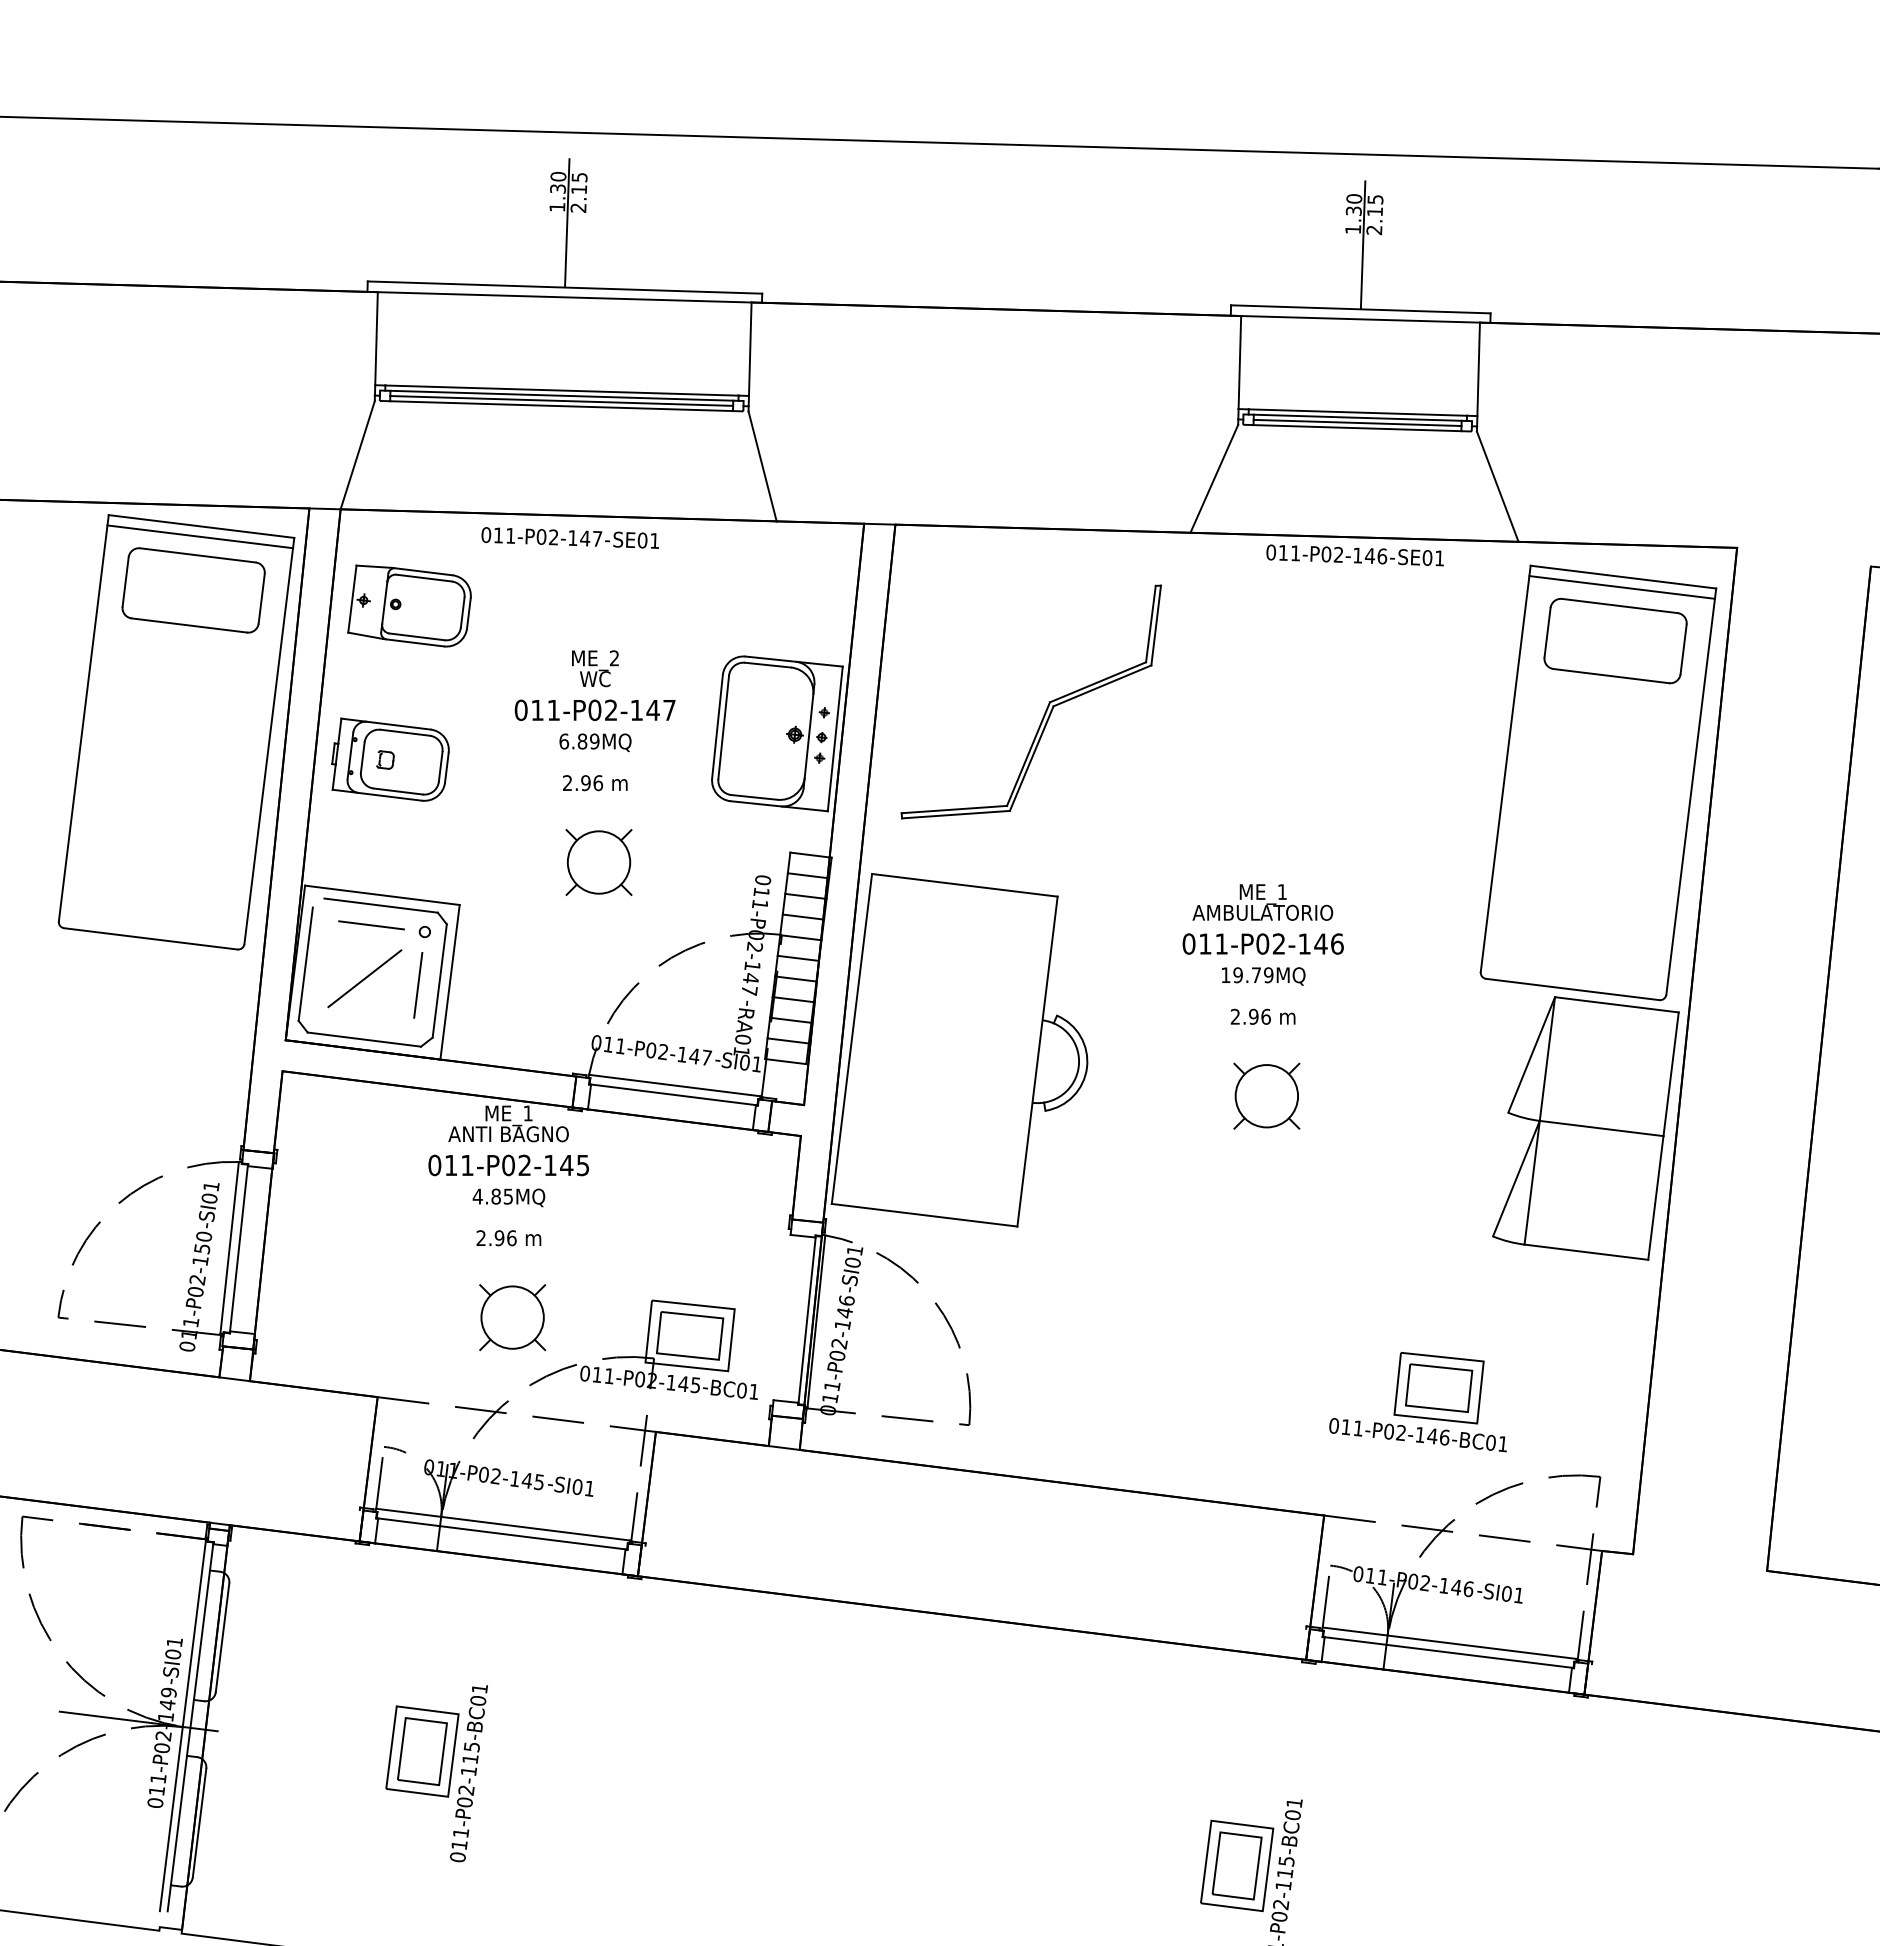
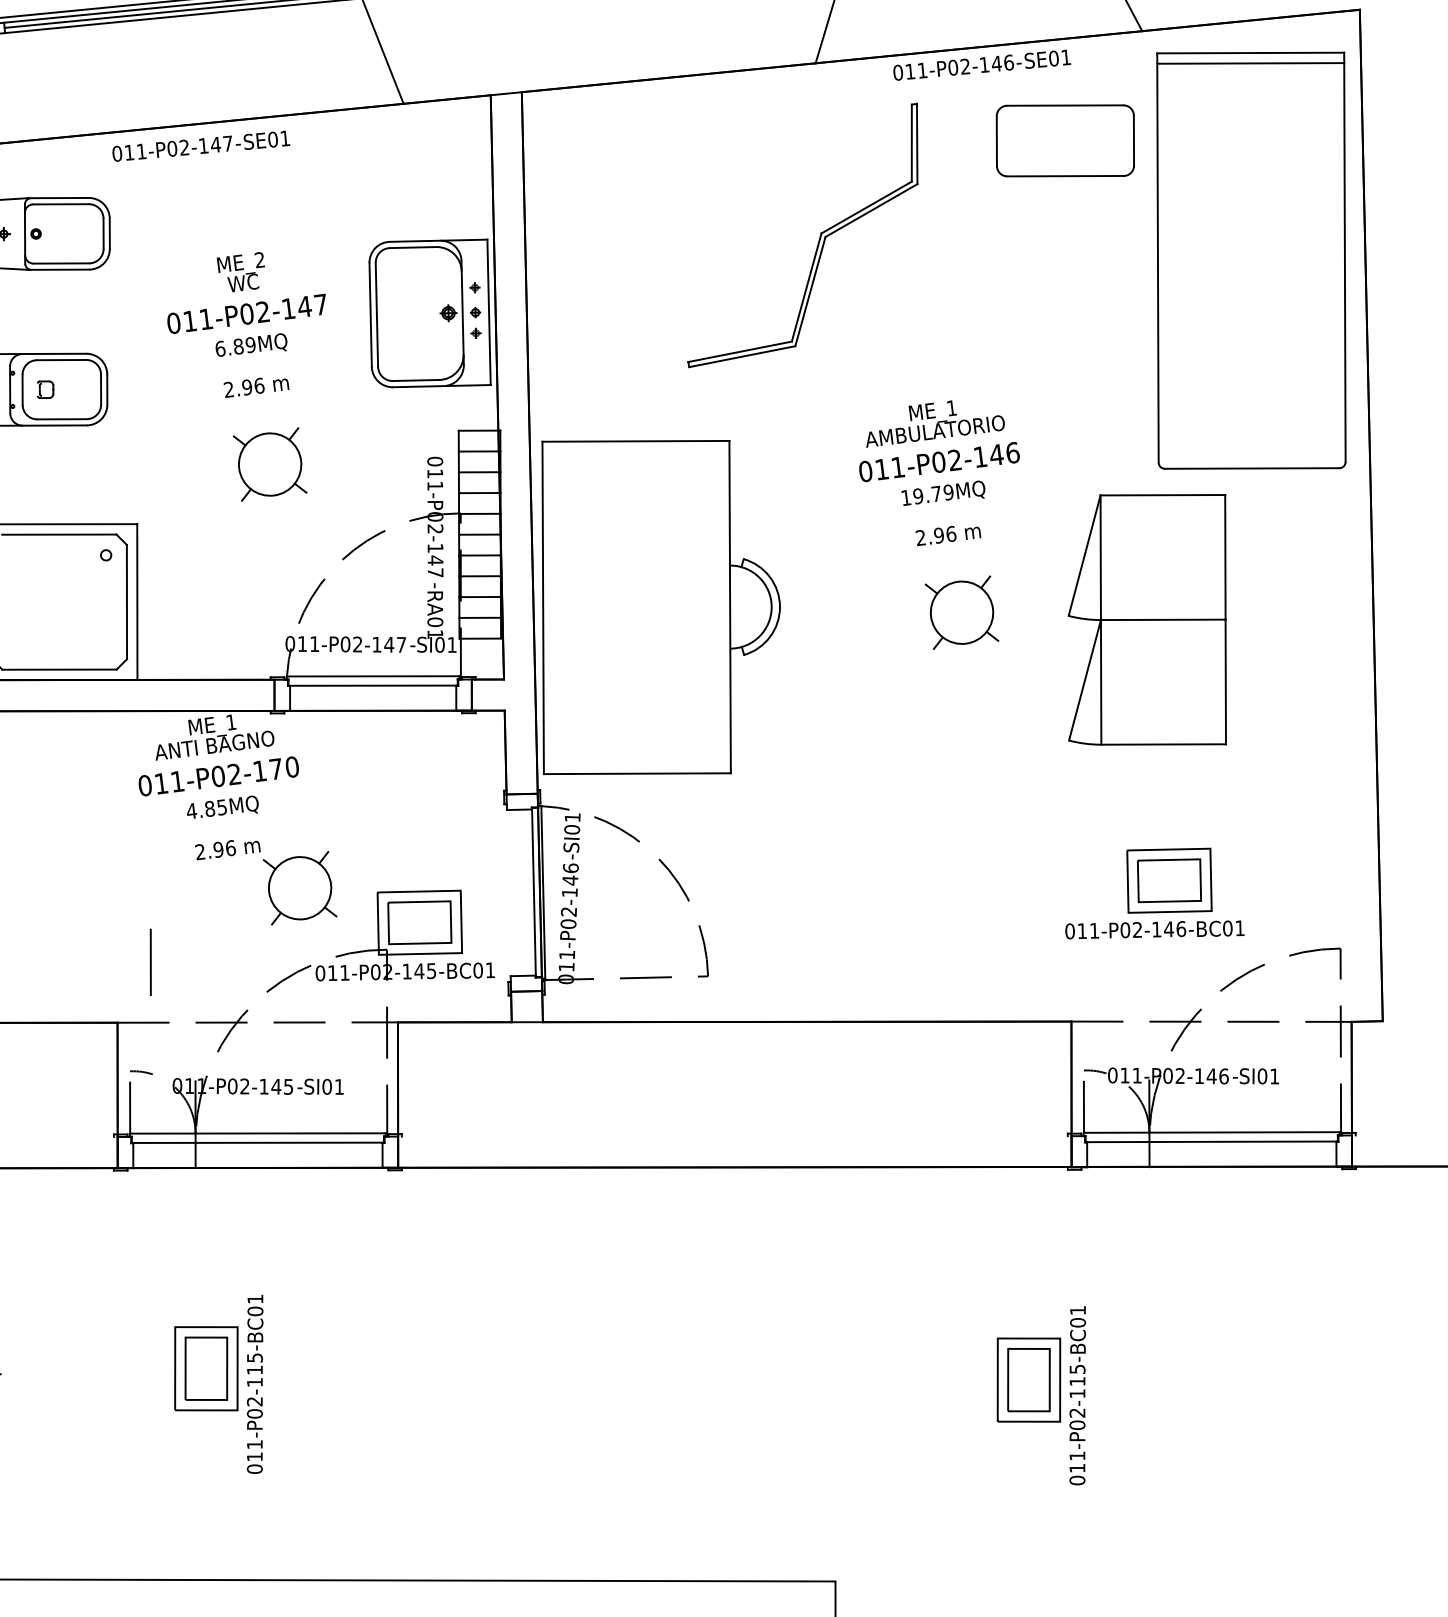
part: (1615, 640) -> (1065, 140), moved
part: (1046, 707) -> (818, 239), moved
line: (371, 925) -> (52, 555), removed
line: (364, 978) -> (52, 609), removed
line: (418, 985) -> (151, 962), moved
part: (1585, 1128) -> (1147, 621), moved
text: (574, 1165) -> (283, 768), 011-P02-145 -> 011-P02-170
part: (512, 1317) -> (299, 888), moved

